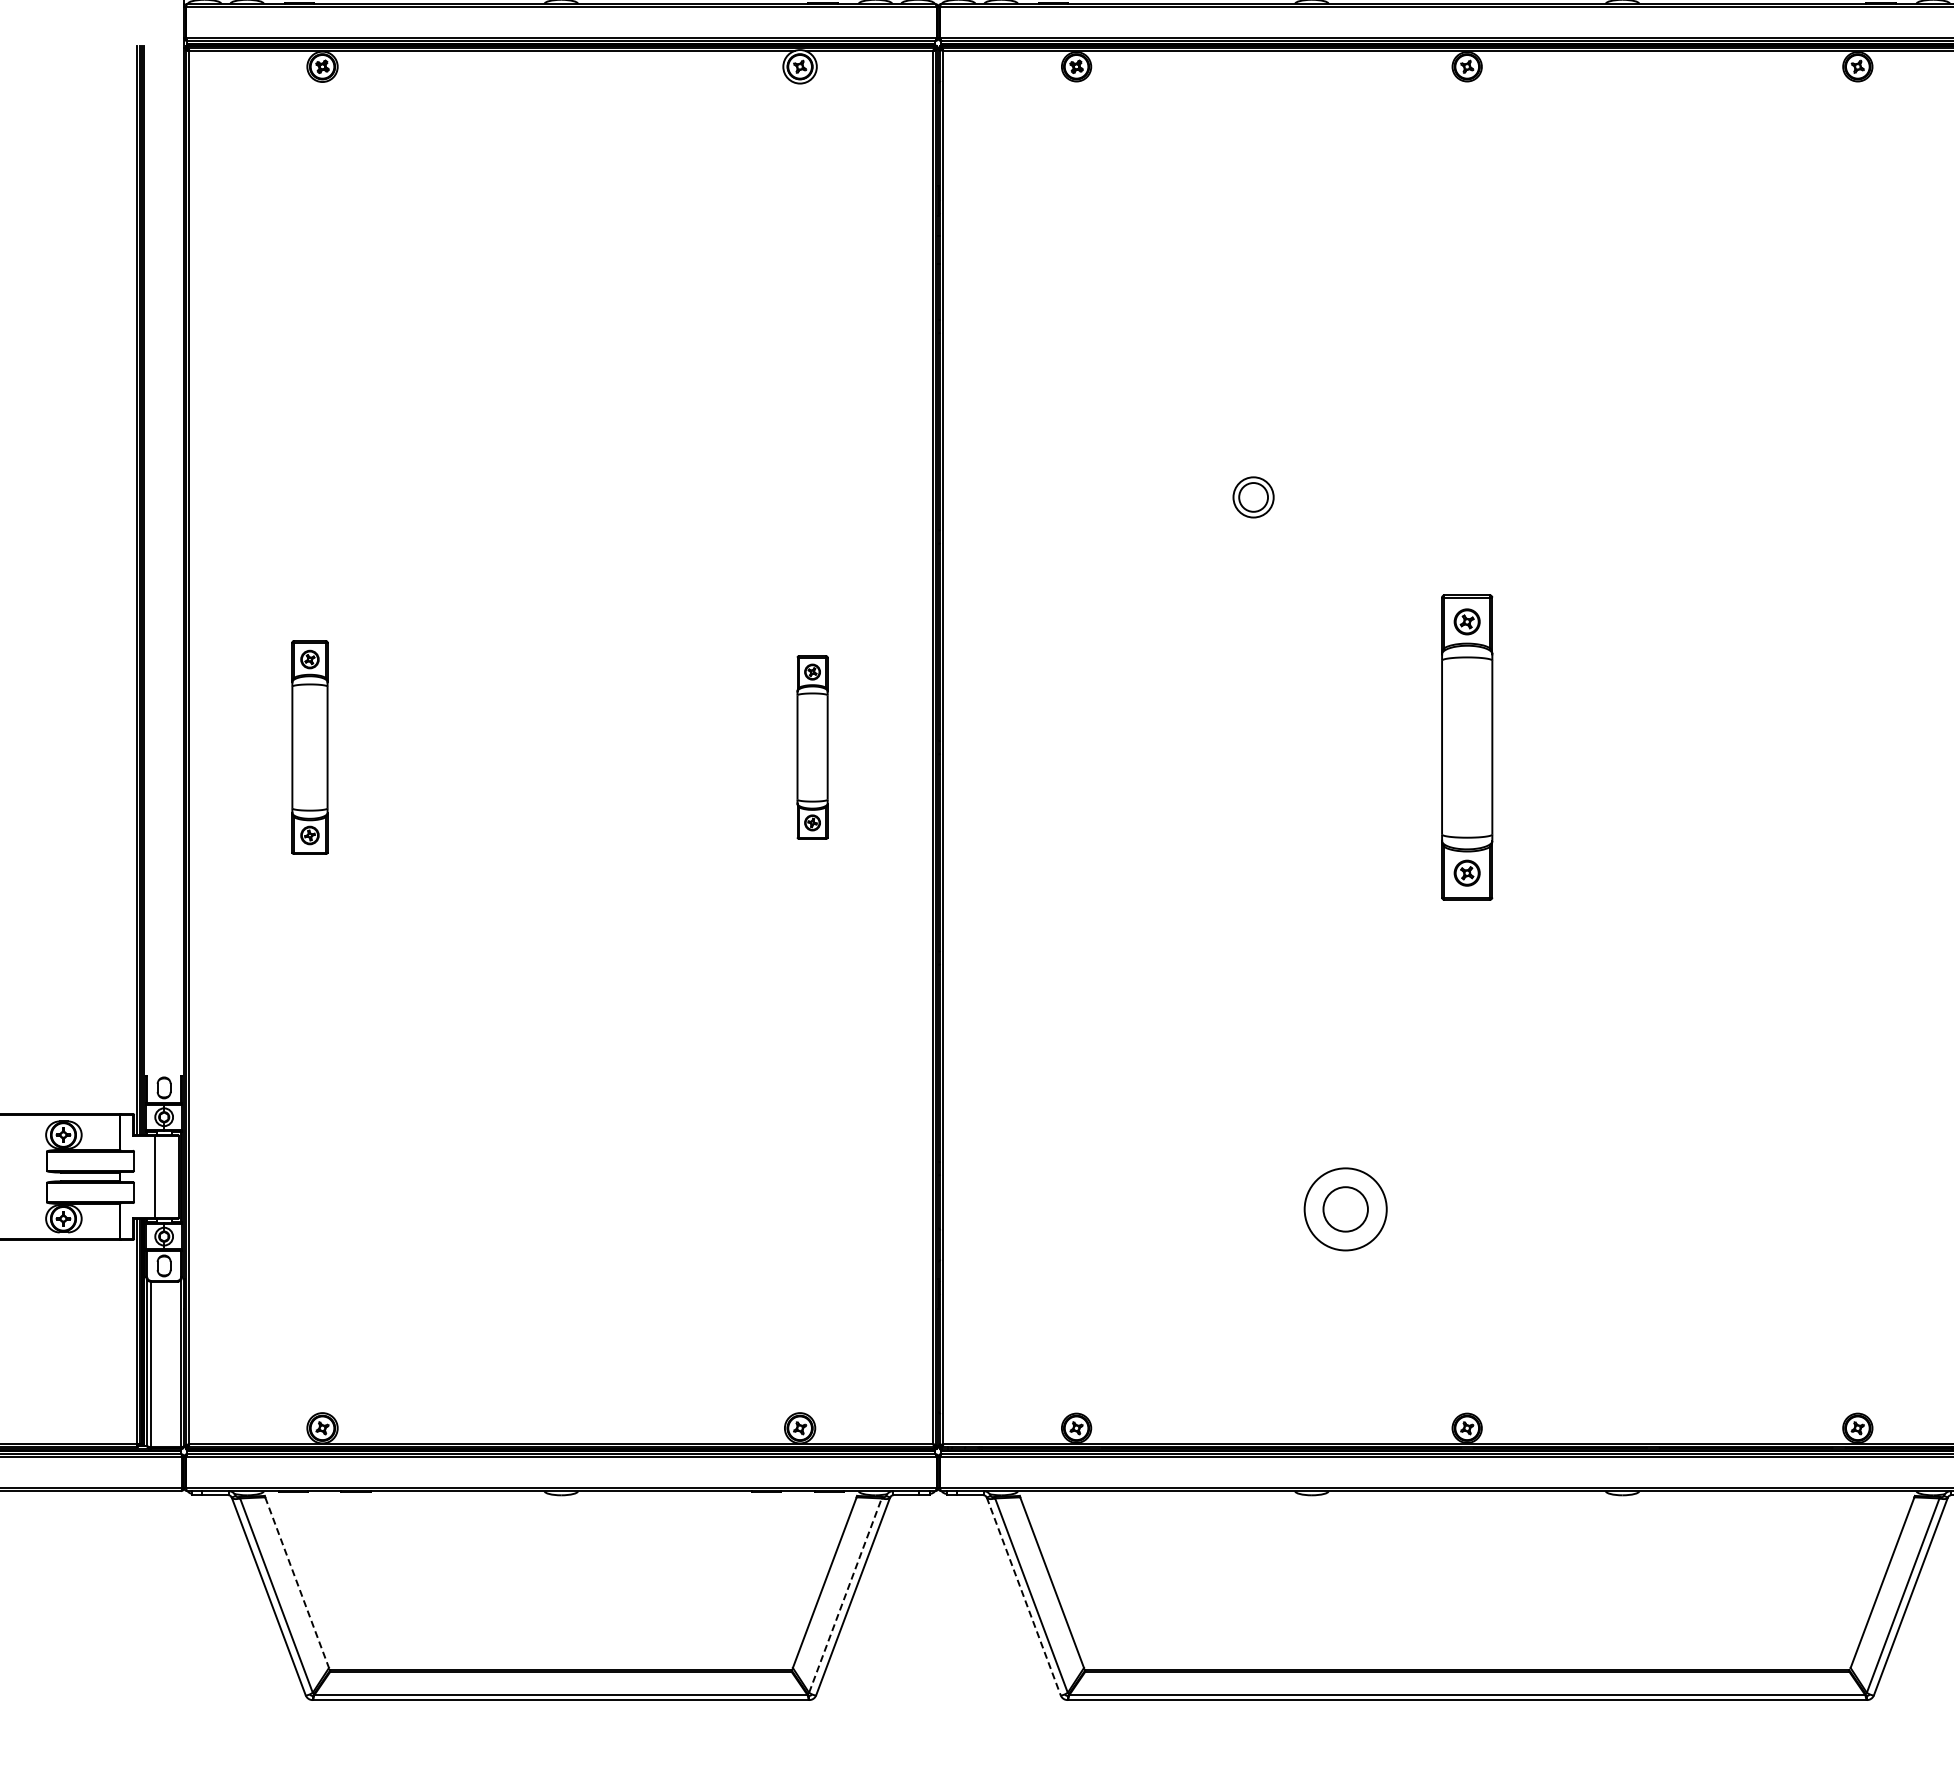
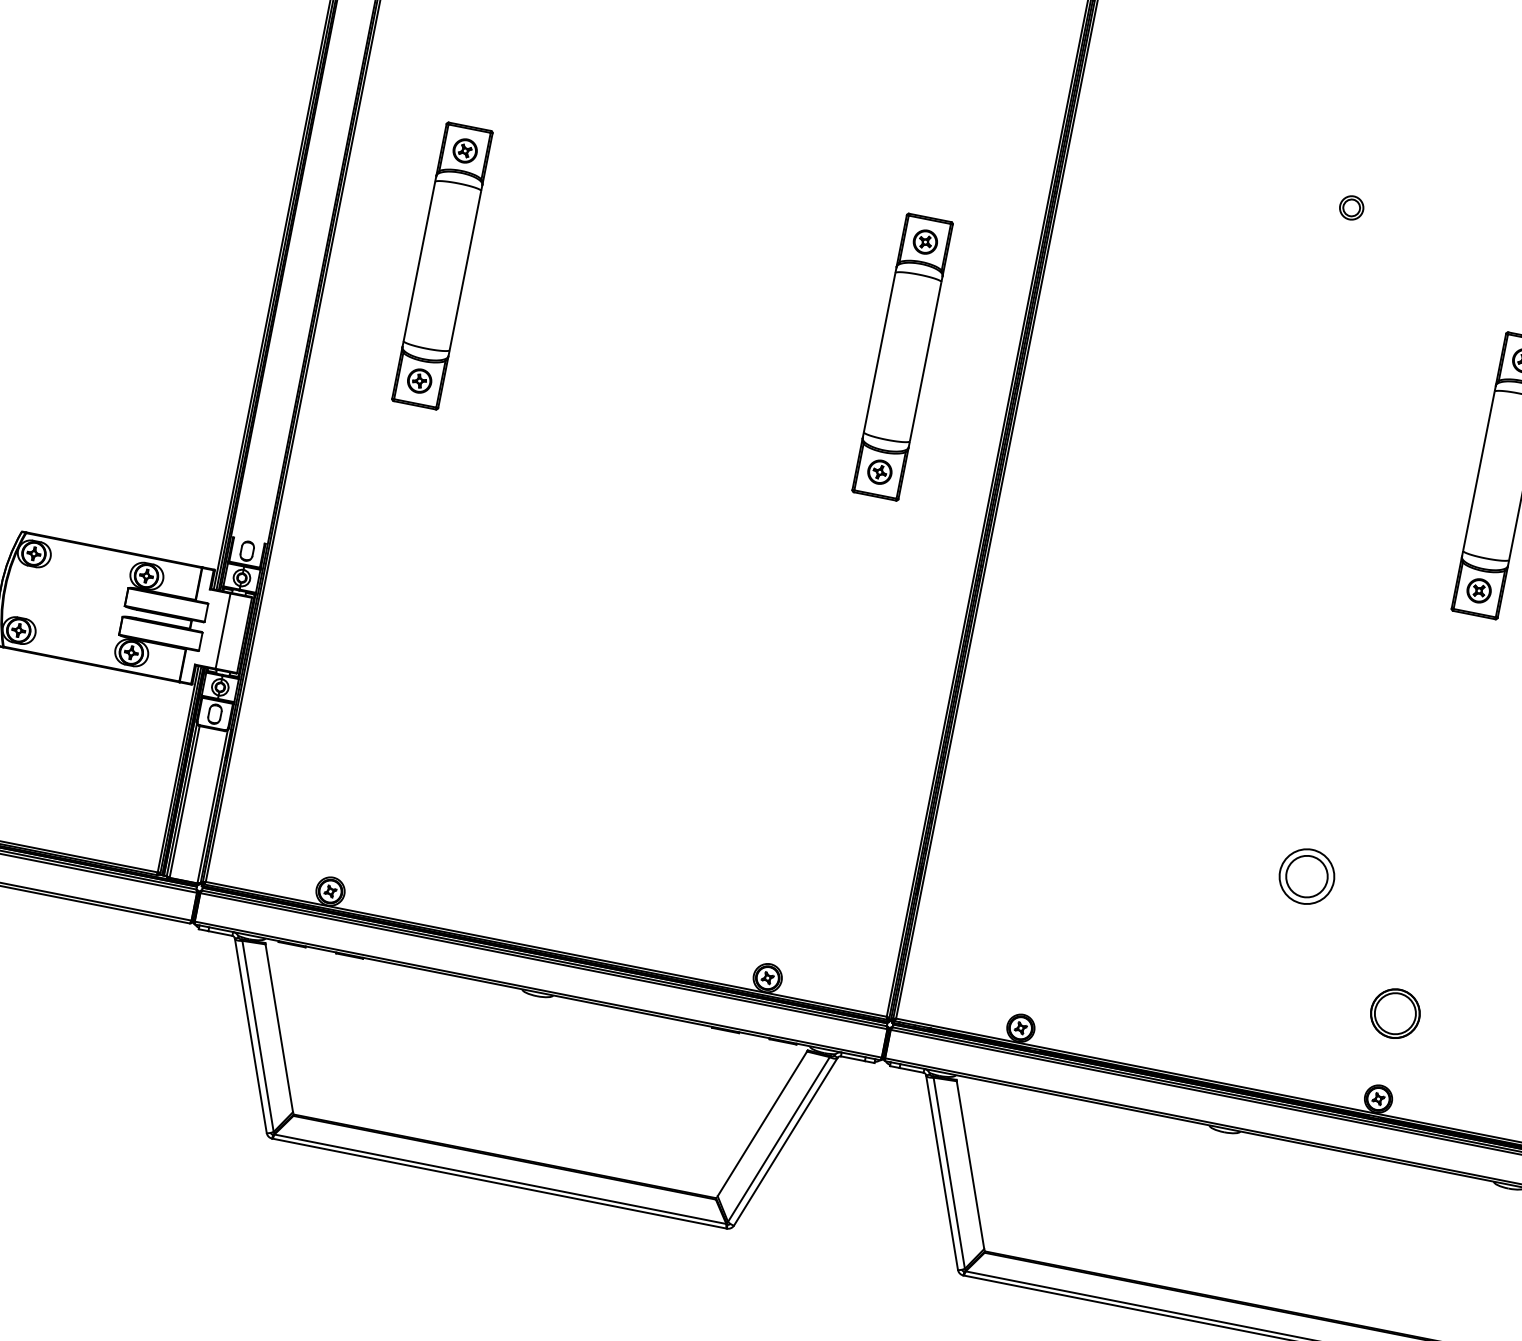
part: (1253, 496) -> (1351, 207), size x0.62
part: (309, 747) -> (442, 265), size x1.43
part: (812, 747) -> (902, 357), size x1.67
circle: (1345, 1209) -> (1306, 876), size x0.71
part: (1467, 1335) -> (1395, 1014), added
line: (297, 1583) -> (279, 1029), dashed -> solid
line: (845, 1595) -> (779, 1139), dashed -> solid
line: (1023, 1596) -> (941, 1172), dashed -> solid

